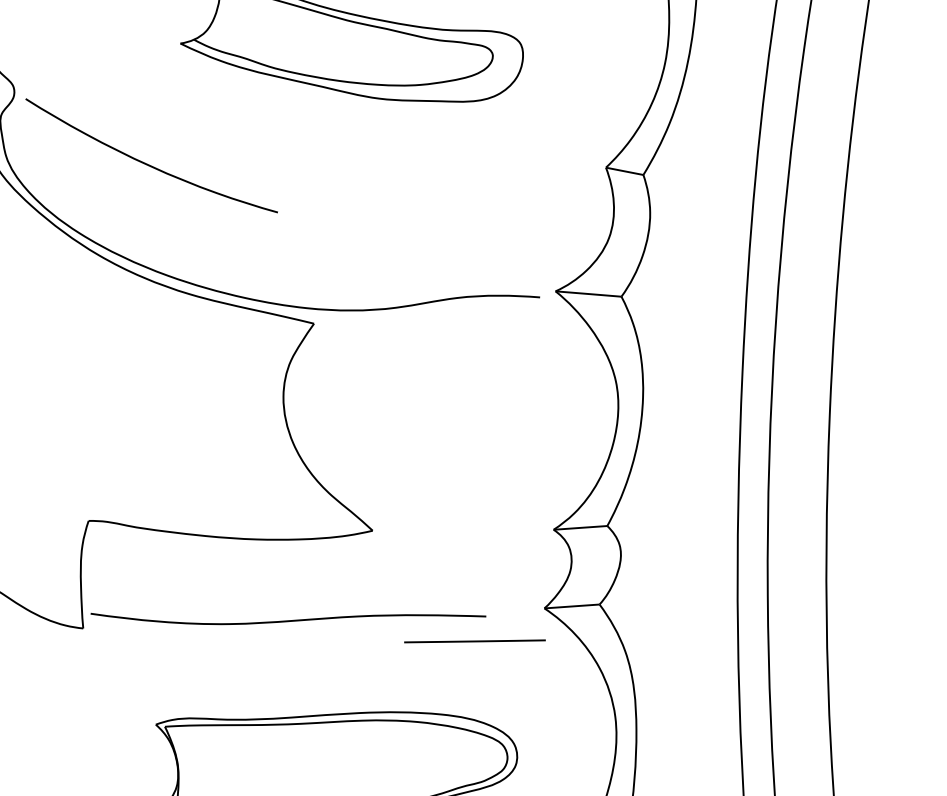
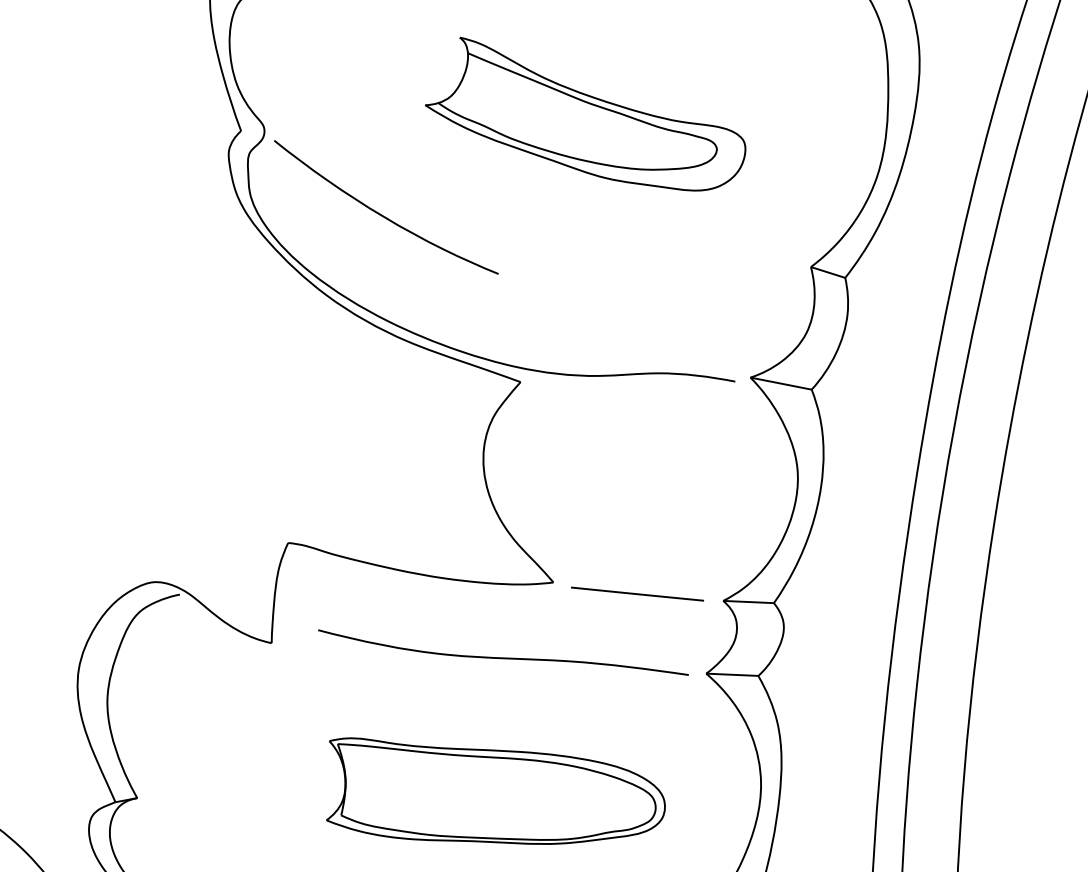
curve: (289, 620) -> (503, 657), moved
line: (474, 640) -> (637, 593), moved

